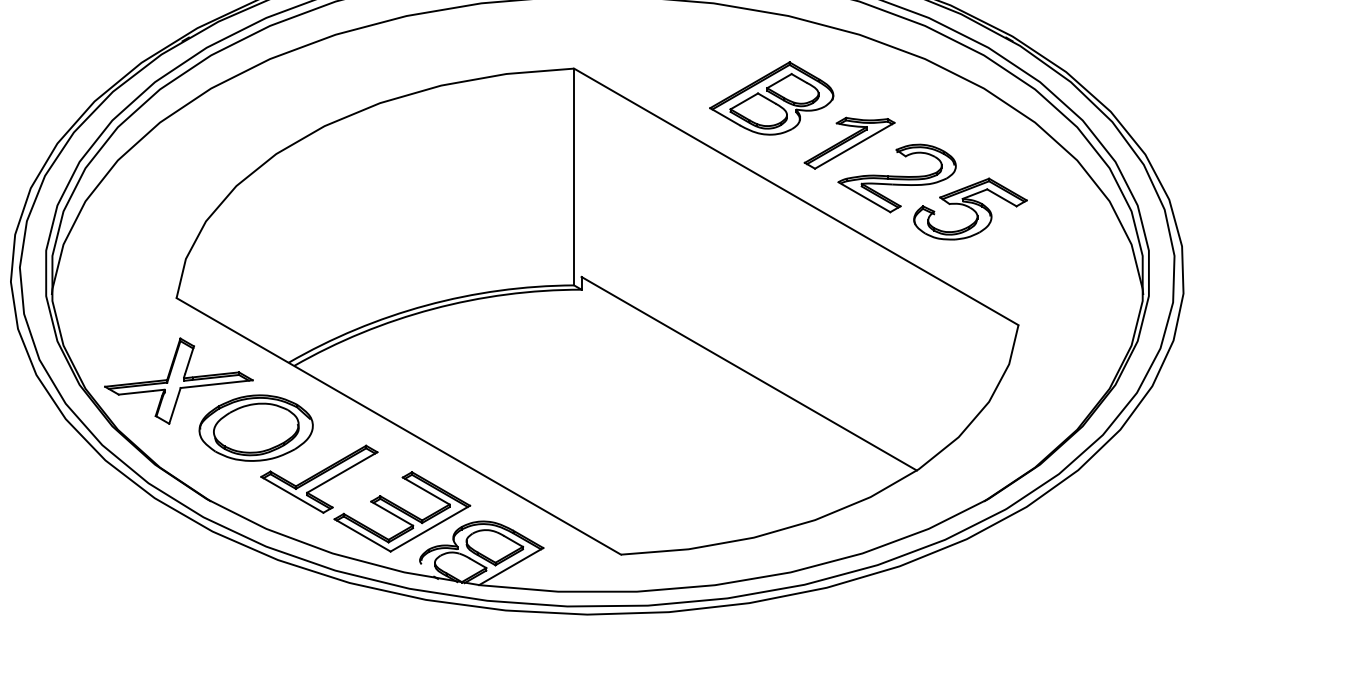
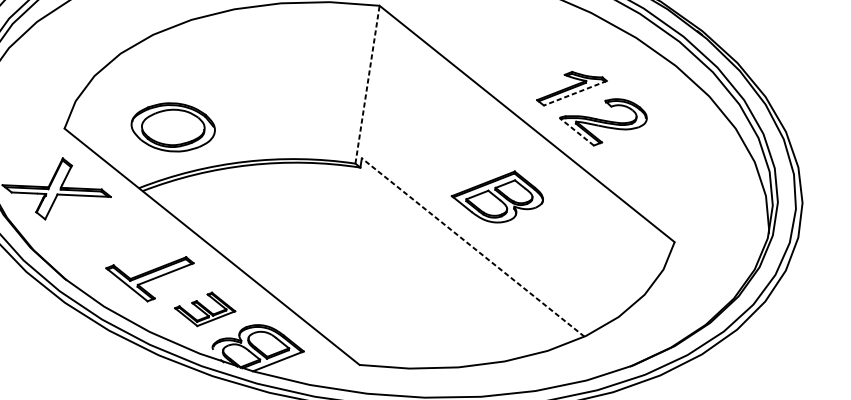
part: (771, 98) -> (497, 195), moved
line: (854, 145) -> (575, 93), solid -> dashed
line: (574, 176) -> (367, 84), solid -> dashed
line: (864, 197) -> (576, 132), solid -> dashed
part: (970, 208) -> (652, 151), removed
line: (749, 373) -> (473, 247), solid -> dashed
part: (255, 427) -> (172, 126), moved
part: (402, 511) -> (205, 309), size x0.6

